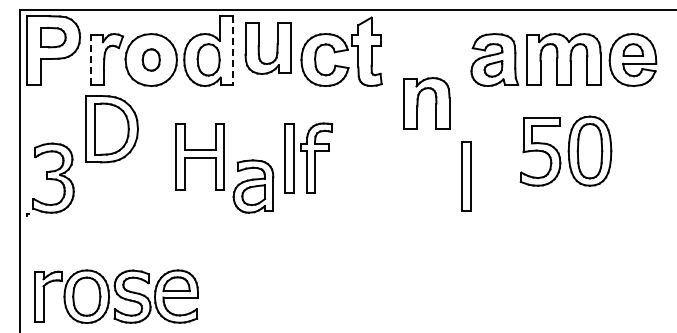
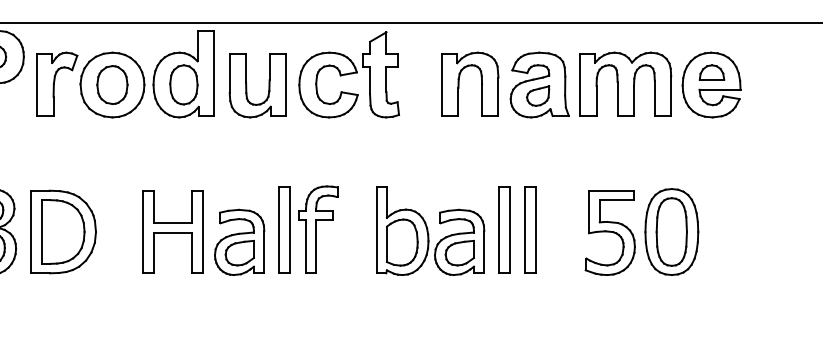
part: (259, 48) -> (247, 85), moved
line: (232, 51) -> (213, 74), dashed -> solid
part: (151, 59) -> (112, 84), size x1.43
line: (90, 60) -> (36, 85), dashed -> solid
part: (418, 103) -> (459, 84), moved
part: (111, 129) -> (63, 232), moved
part: (565, 150) -> (641, 231), moved
part: (199, 156) -> (172, 231), moved
part: (308, 157) -> (308, 228), moved
part: (486, 176) -> (529, 229), added
part: (407, 177) -> (431, 231), added

